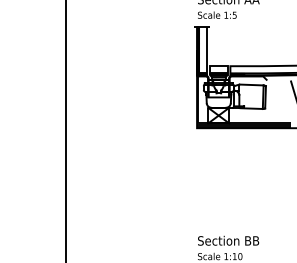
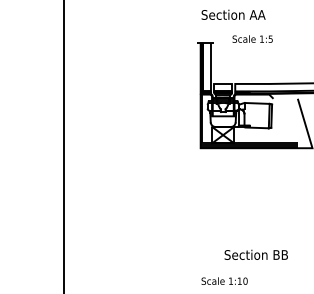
text: (217, 14) -> (252, 38), moved
text: (227, 240) -> (255, 254), moved

